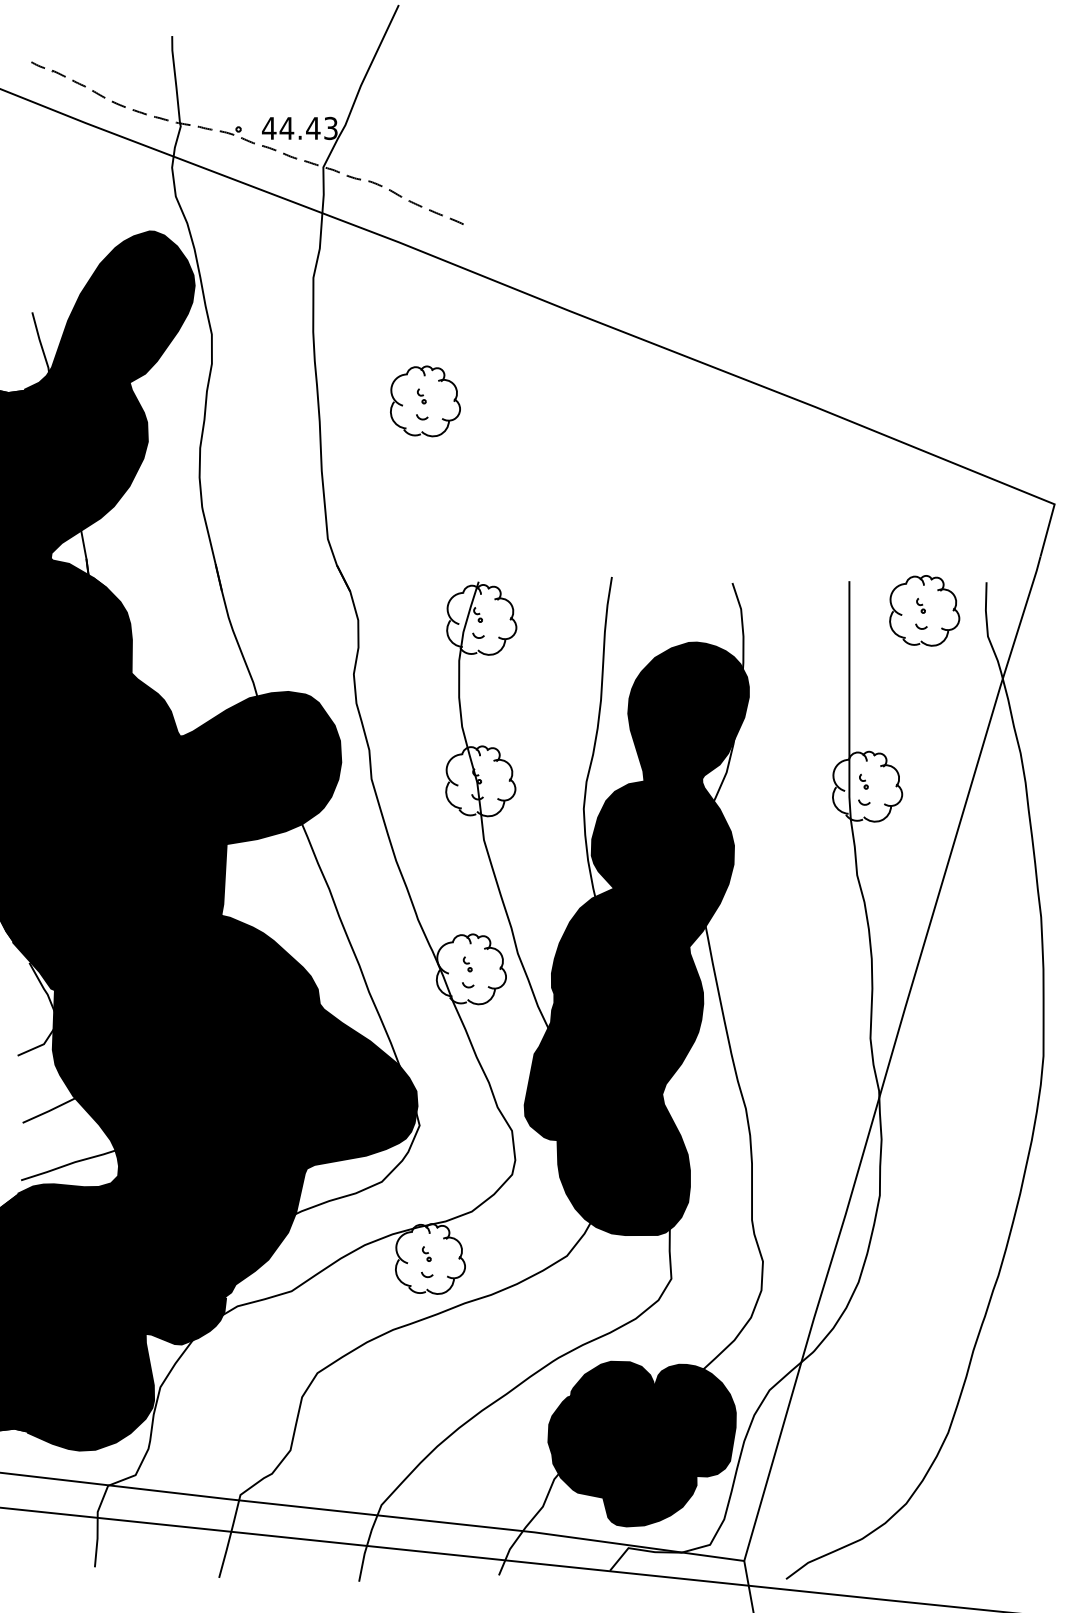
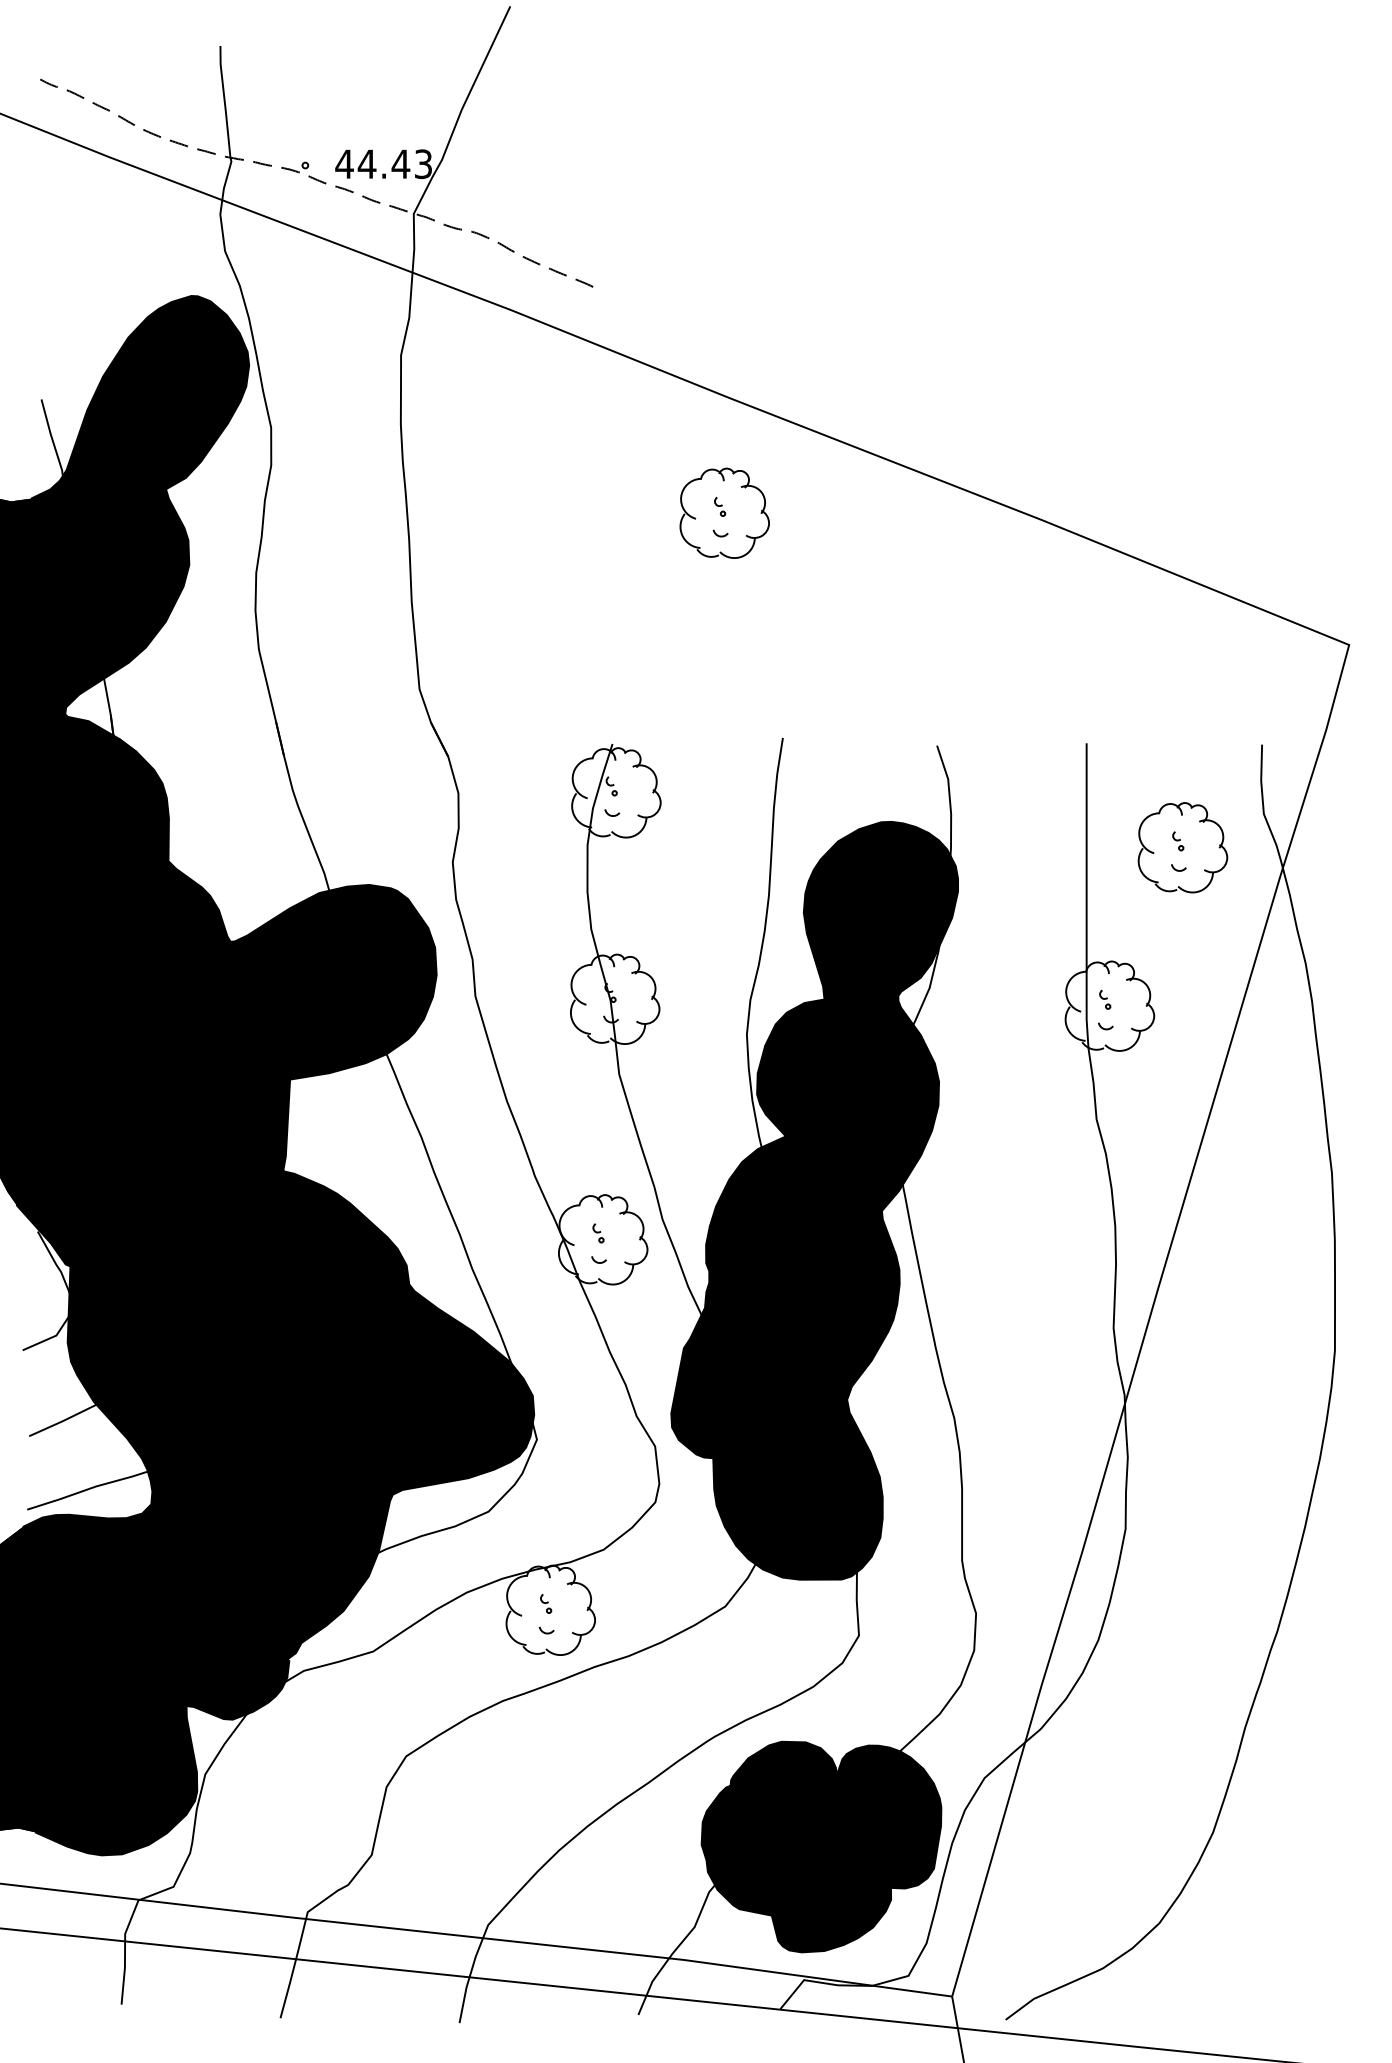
part: (425, 401) -> (724, 513), moved
part: (924, 610) -> (1182, 847), moved

